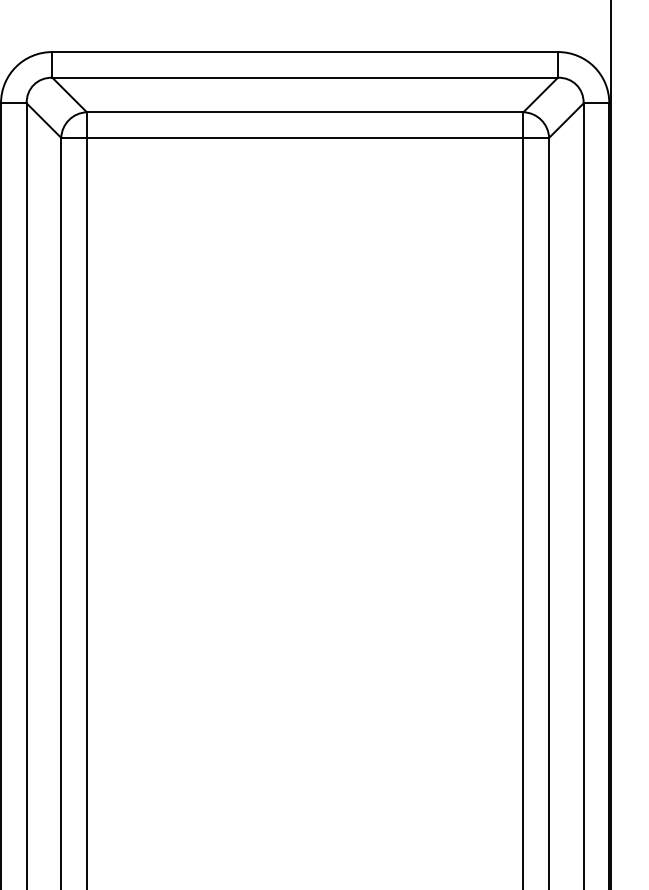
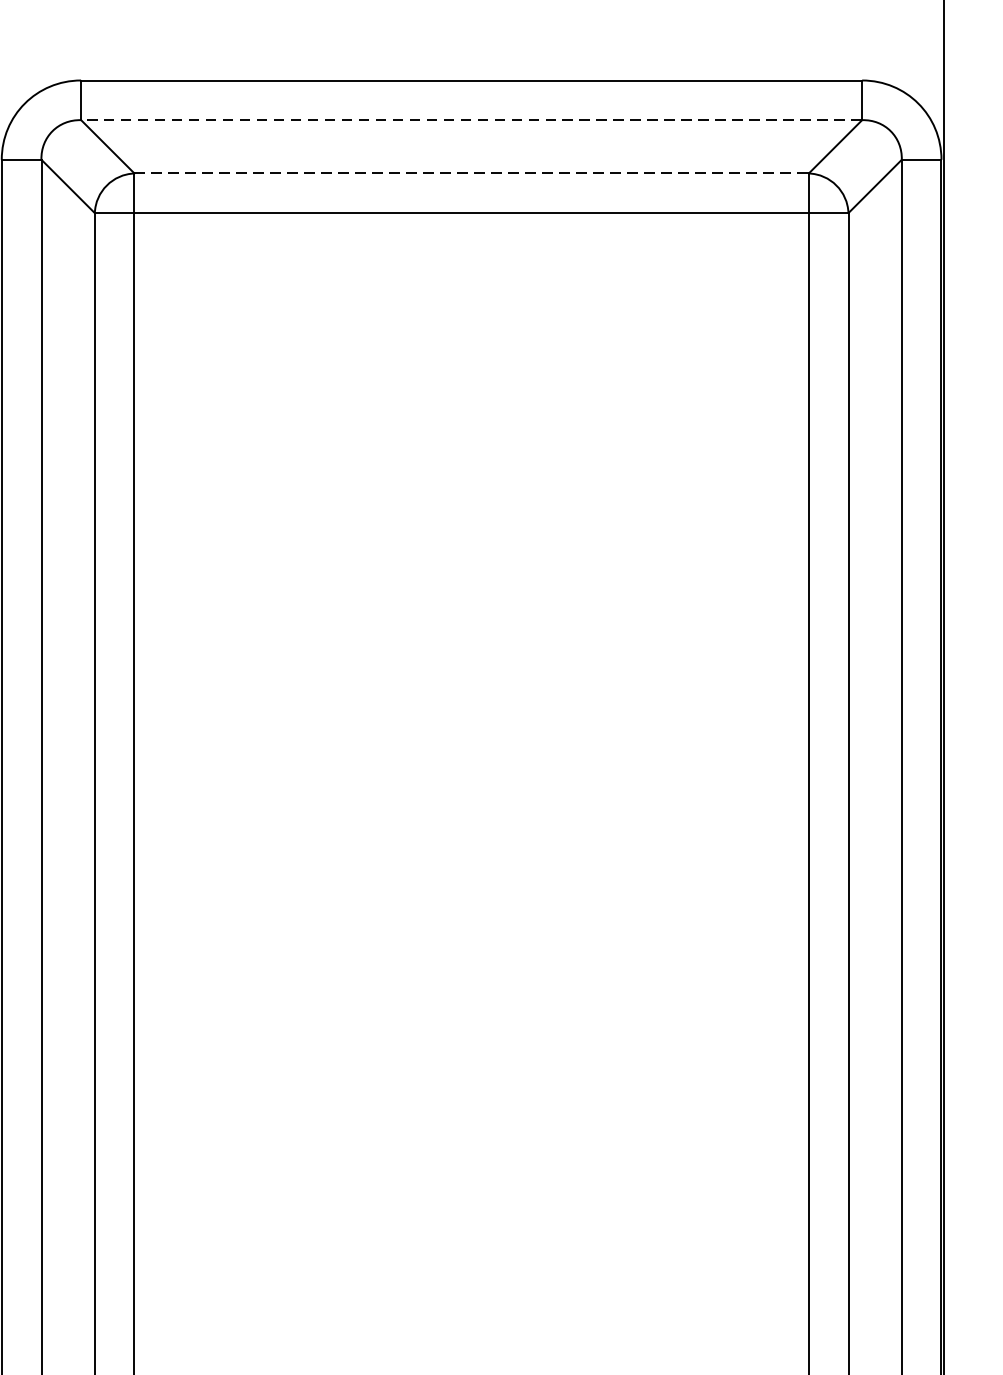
line: (305, 77) -> (472, 119), solid -> dashed
line: (305, 112) -> (472, 173), solid -> dashed

